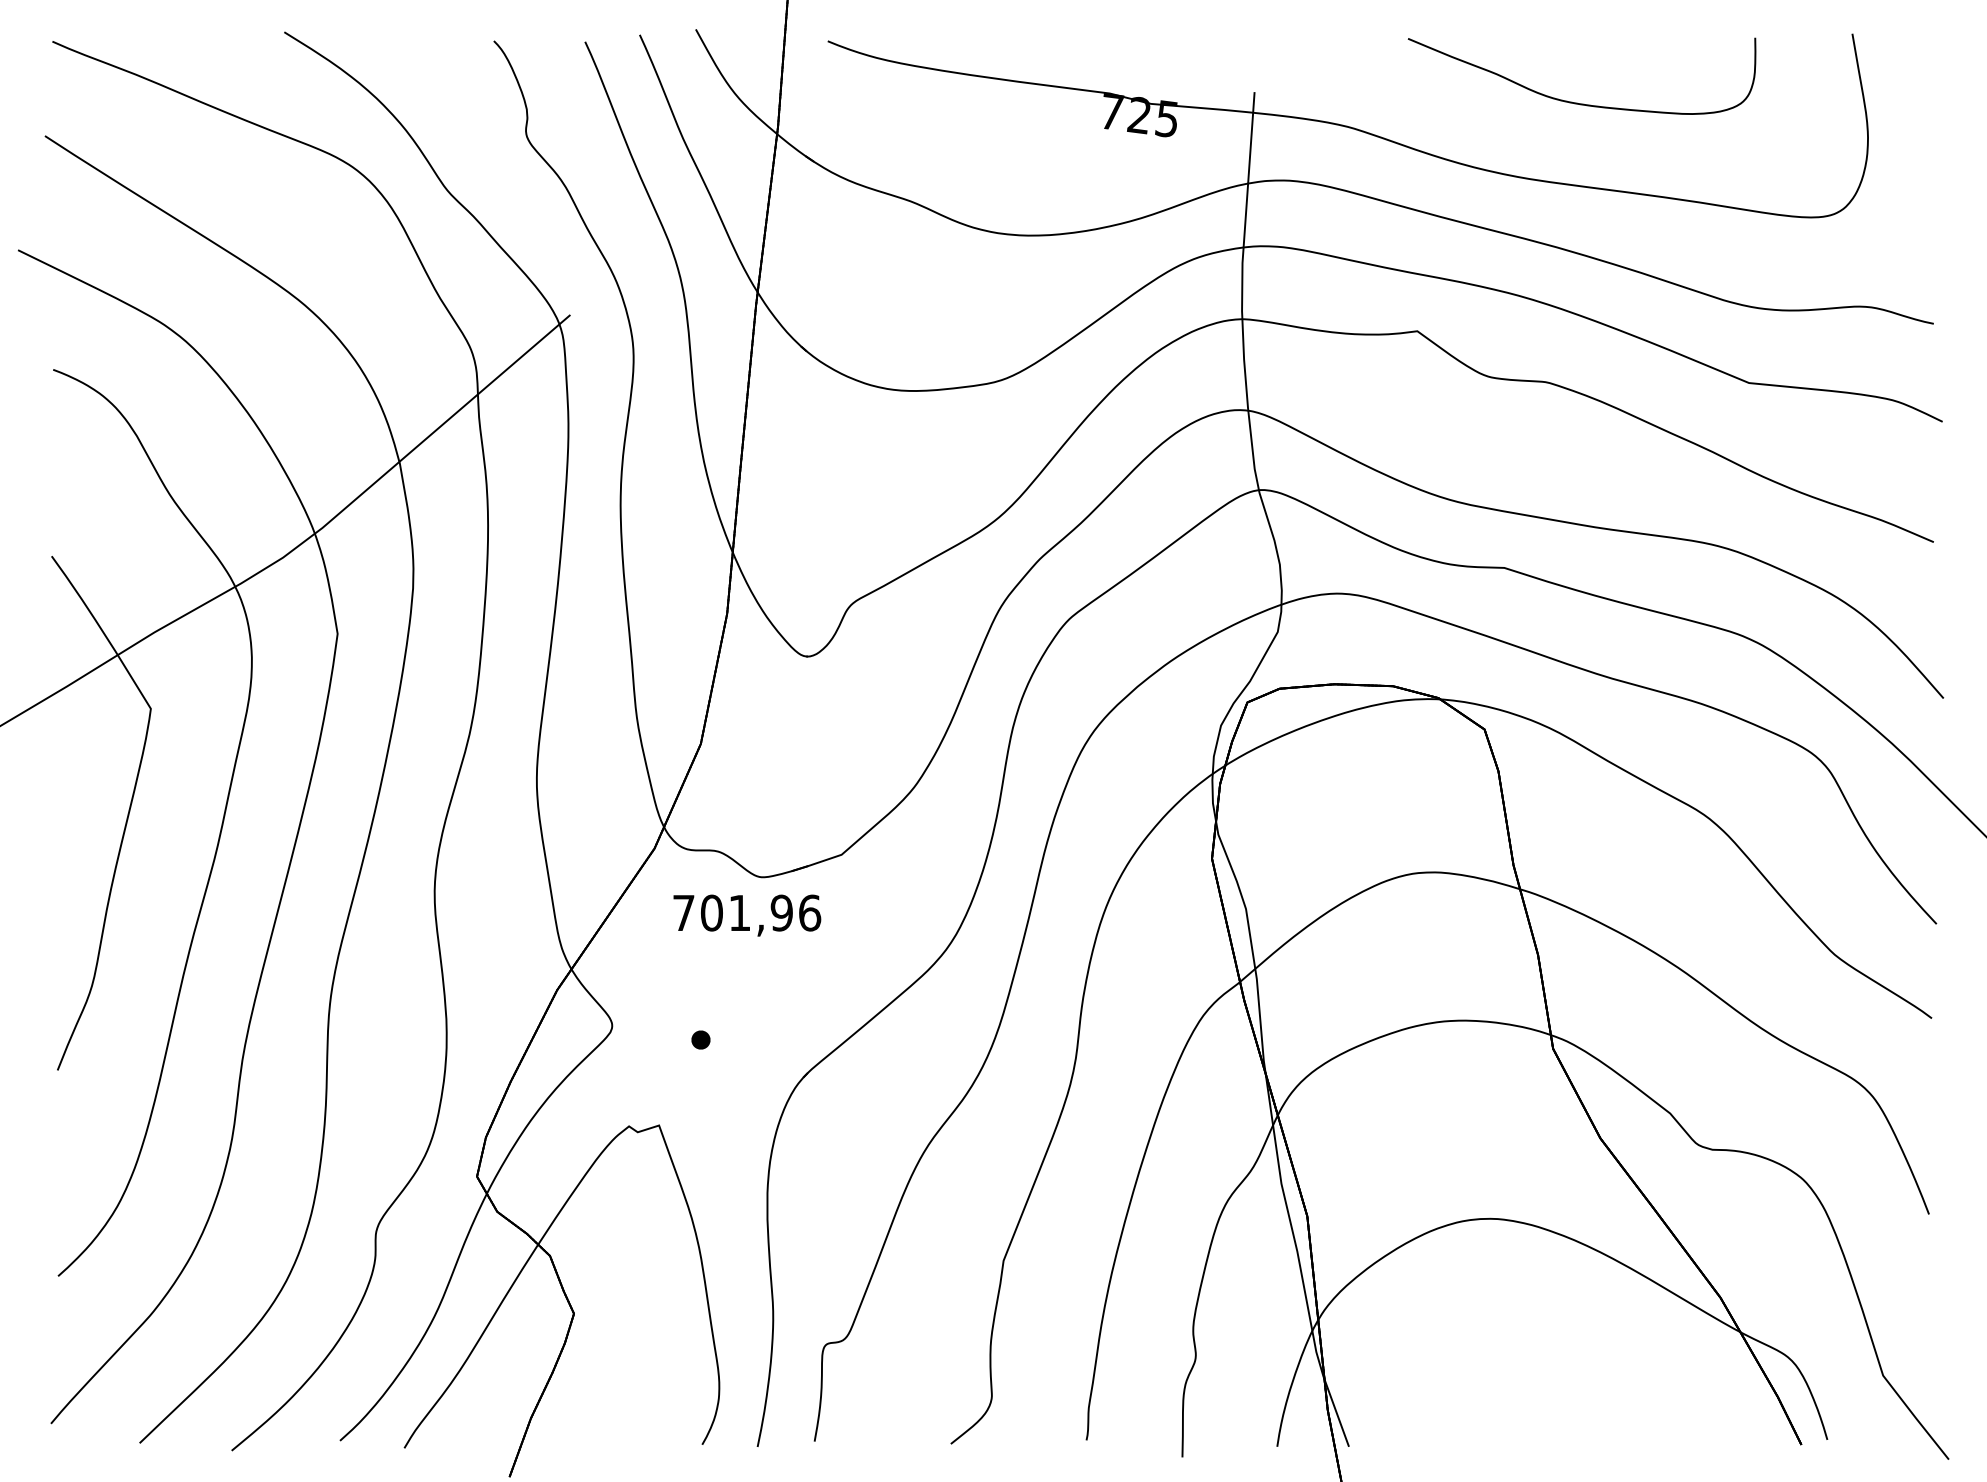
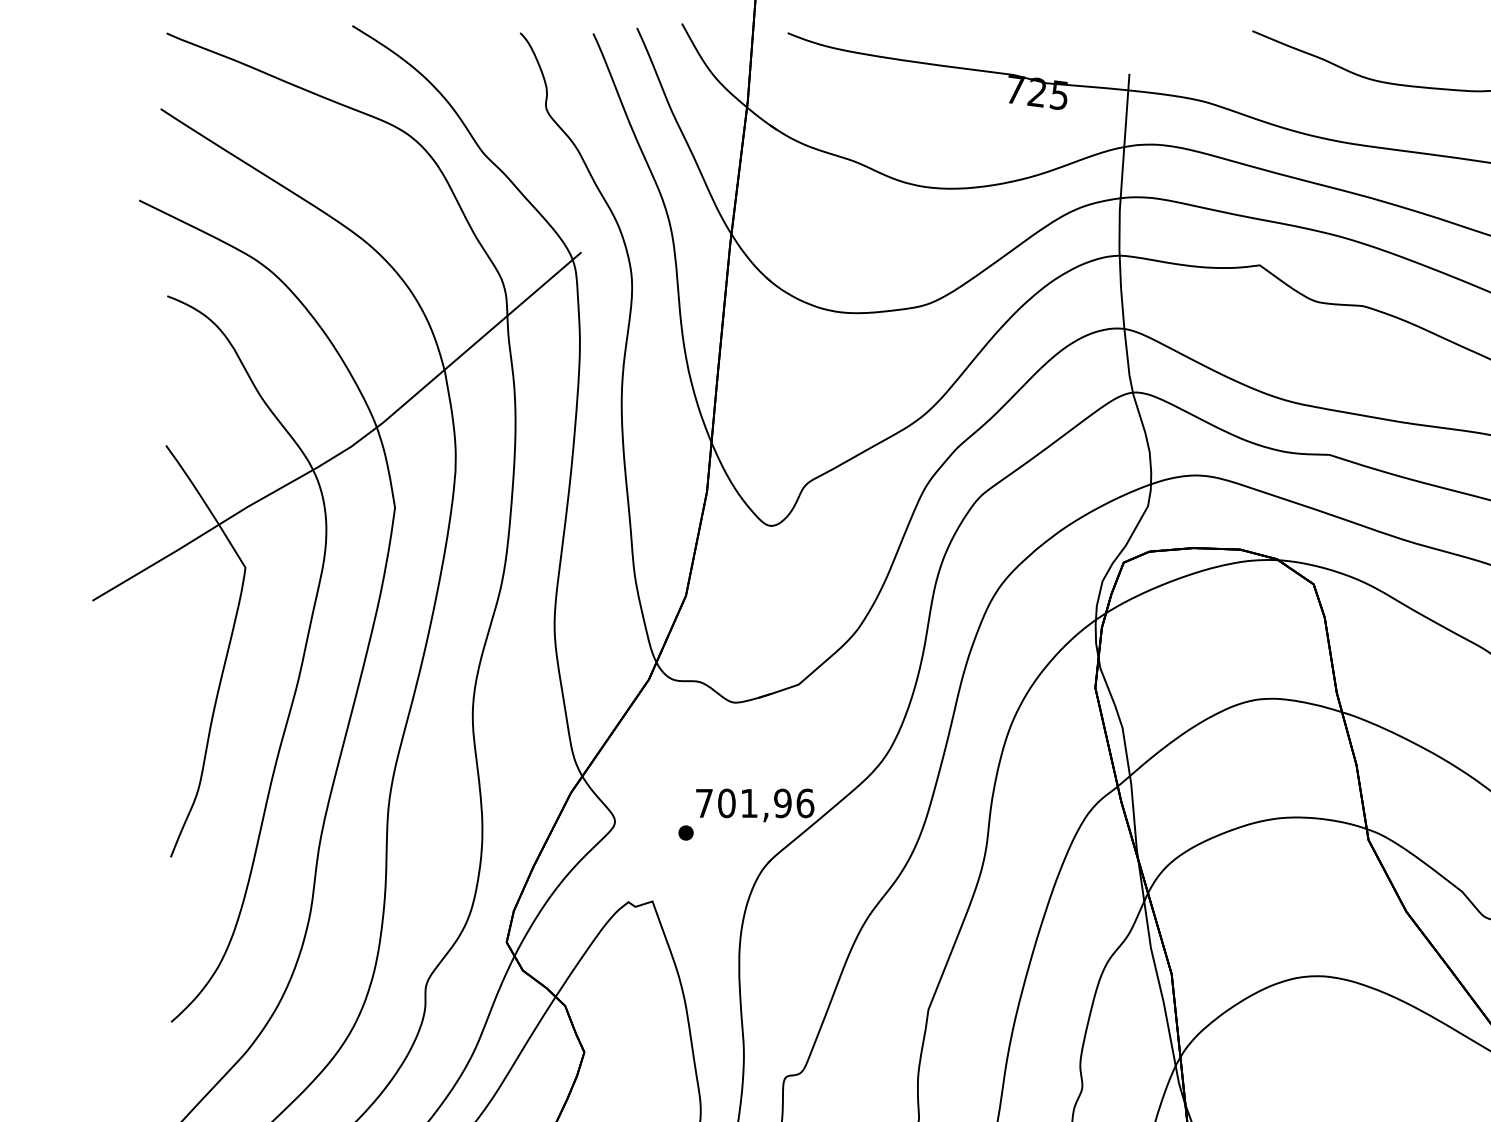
text: (747, 915) -> (755, 805), moved

